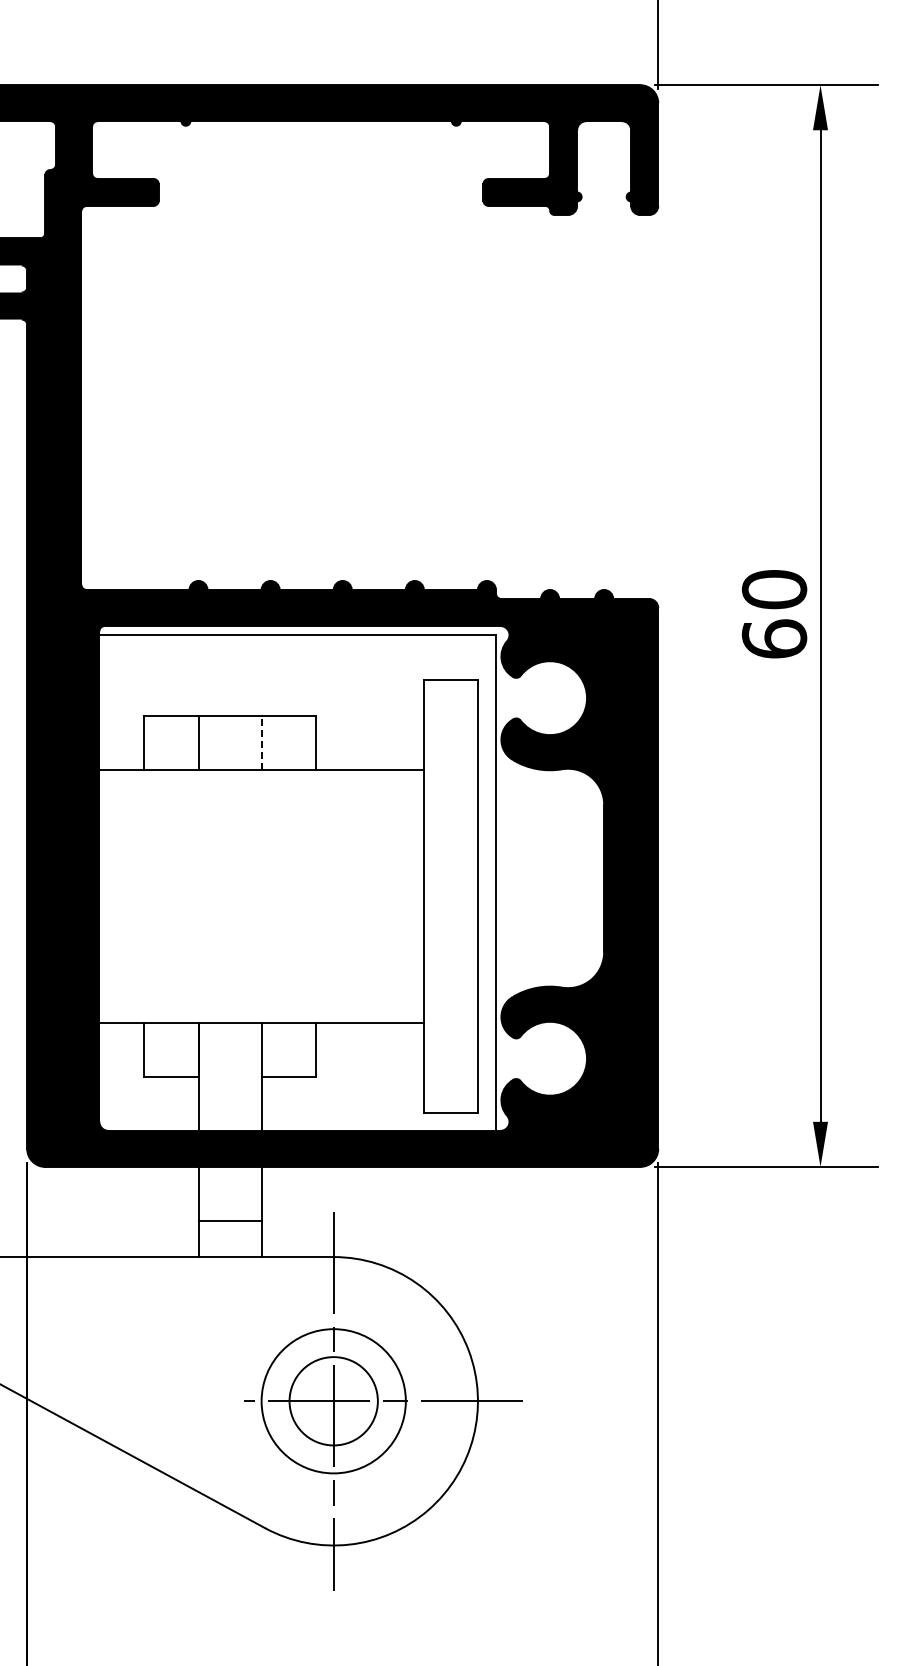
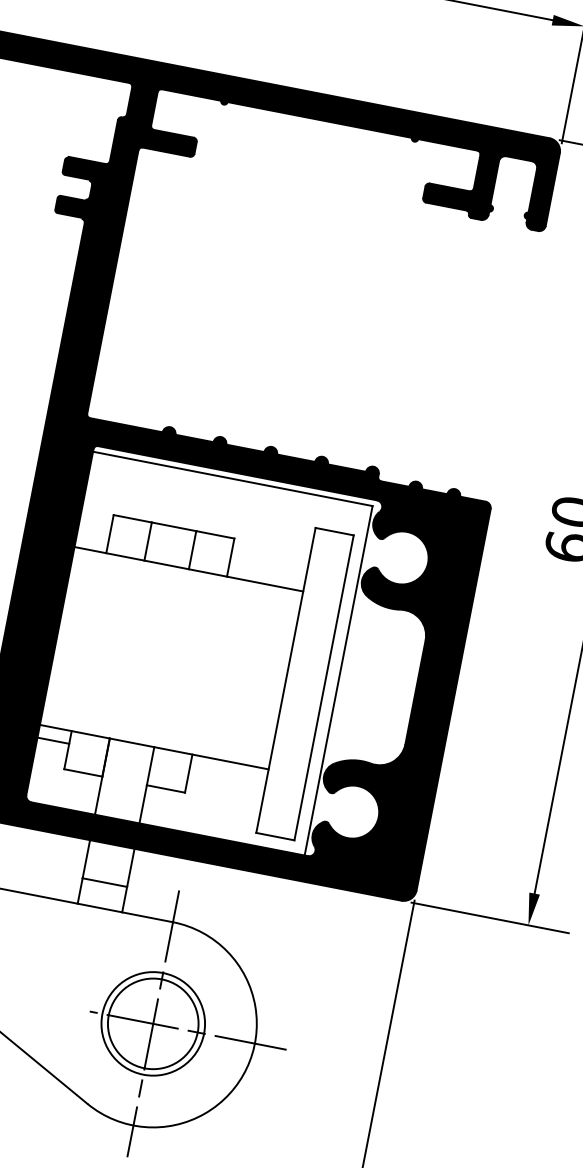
line: (261, 742) -> (192, 549), dashed -> solid
line: (121, 1040) -> (53, 740), added
circle: (333, 1401) -> (153, 1023), size x1.43

